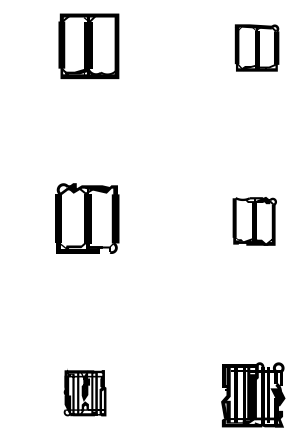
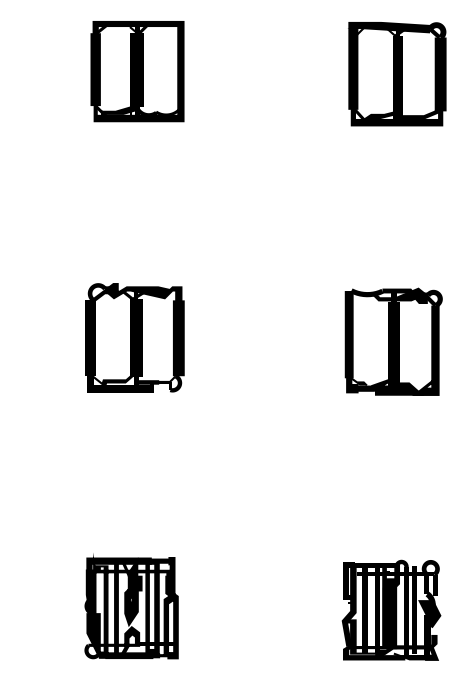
part: (256, 47) -> (396, 73), size x1.43
part: (254, 221) -> (393, 342), size x1.43
part: (84, 392) -> (130, 606), size x1.43

